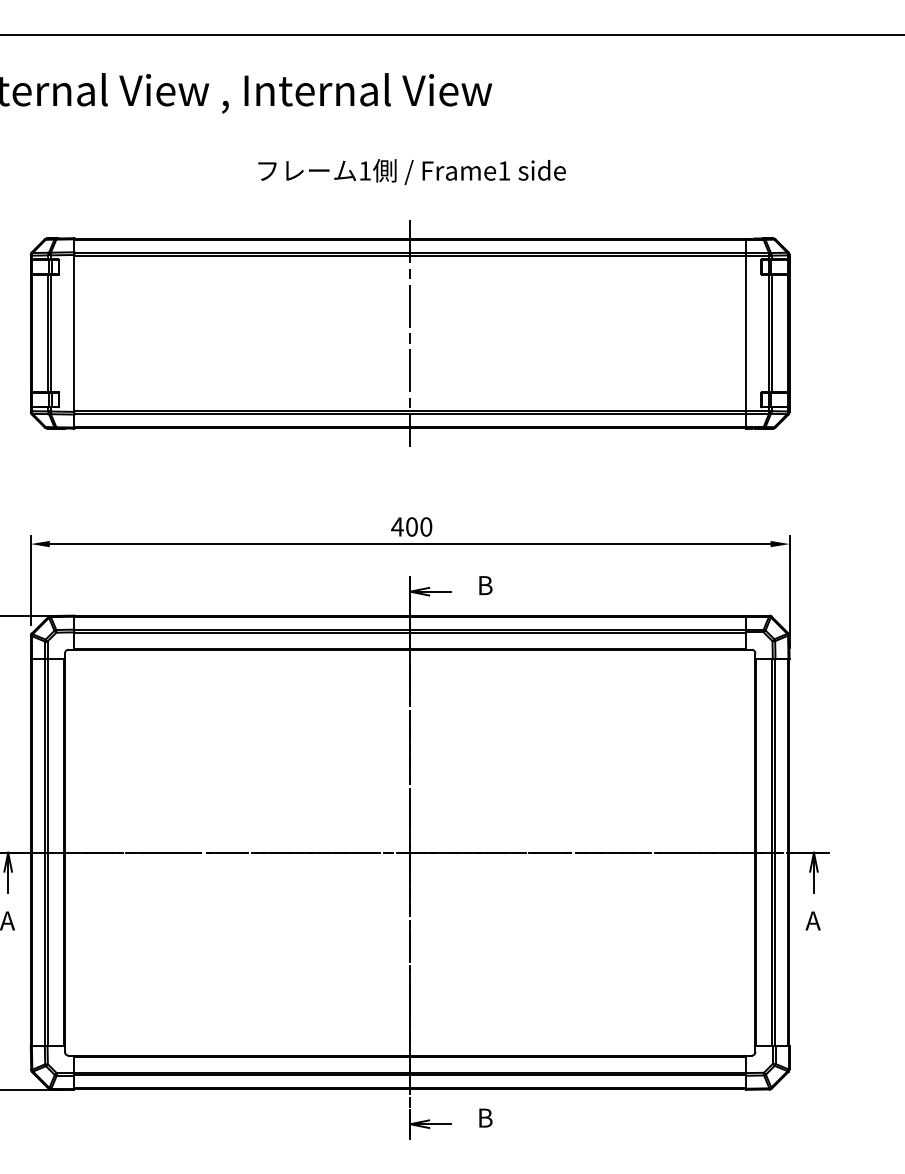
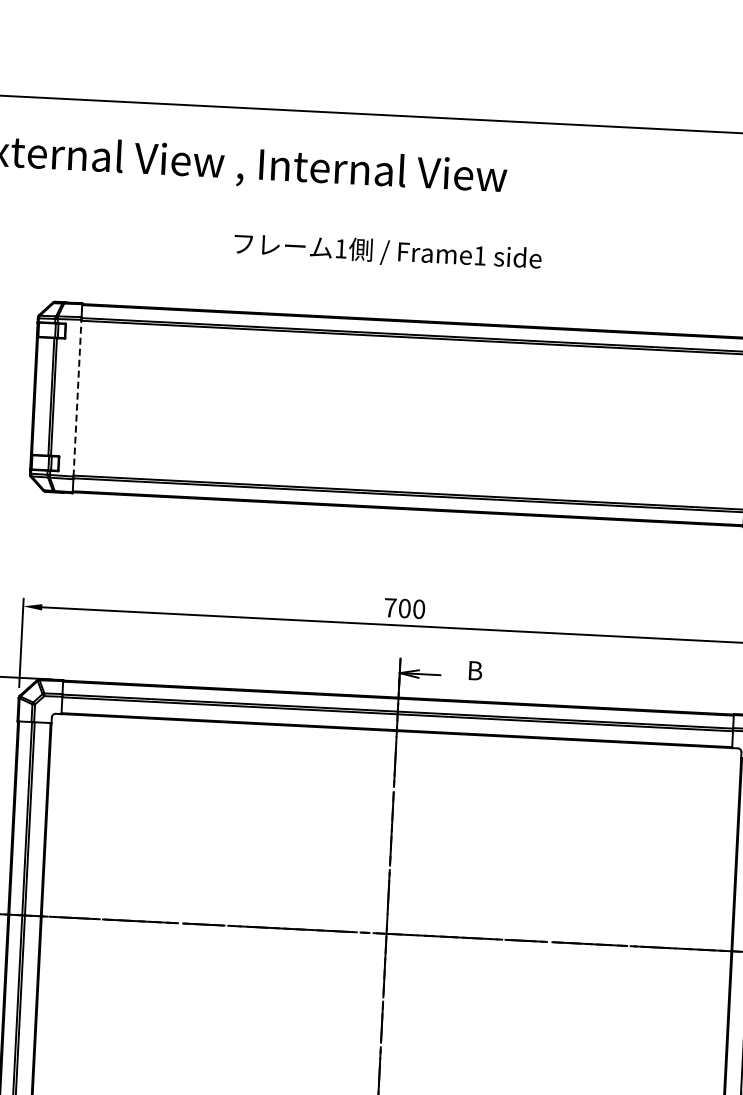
text: (411, 172) -> (387, 252), moved
line: (74, 332) -> (77, 397), solid -> dashed
line: (410, 333) -> (413, 415), removed
text: (397, 526) -> (390, 607), 400 -> 700

